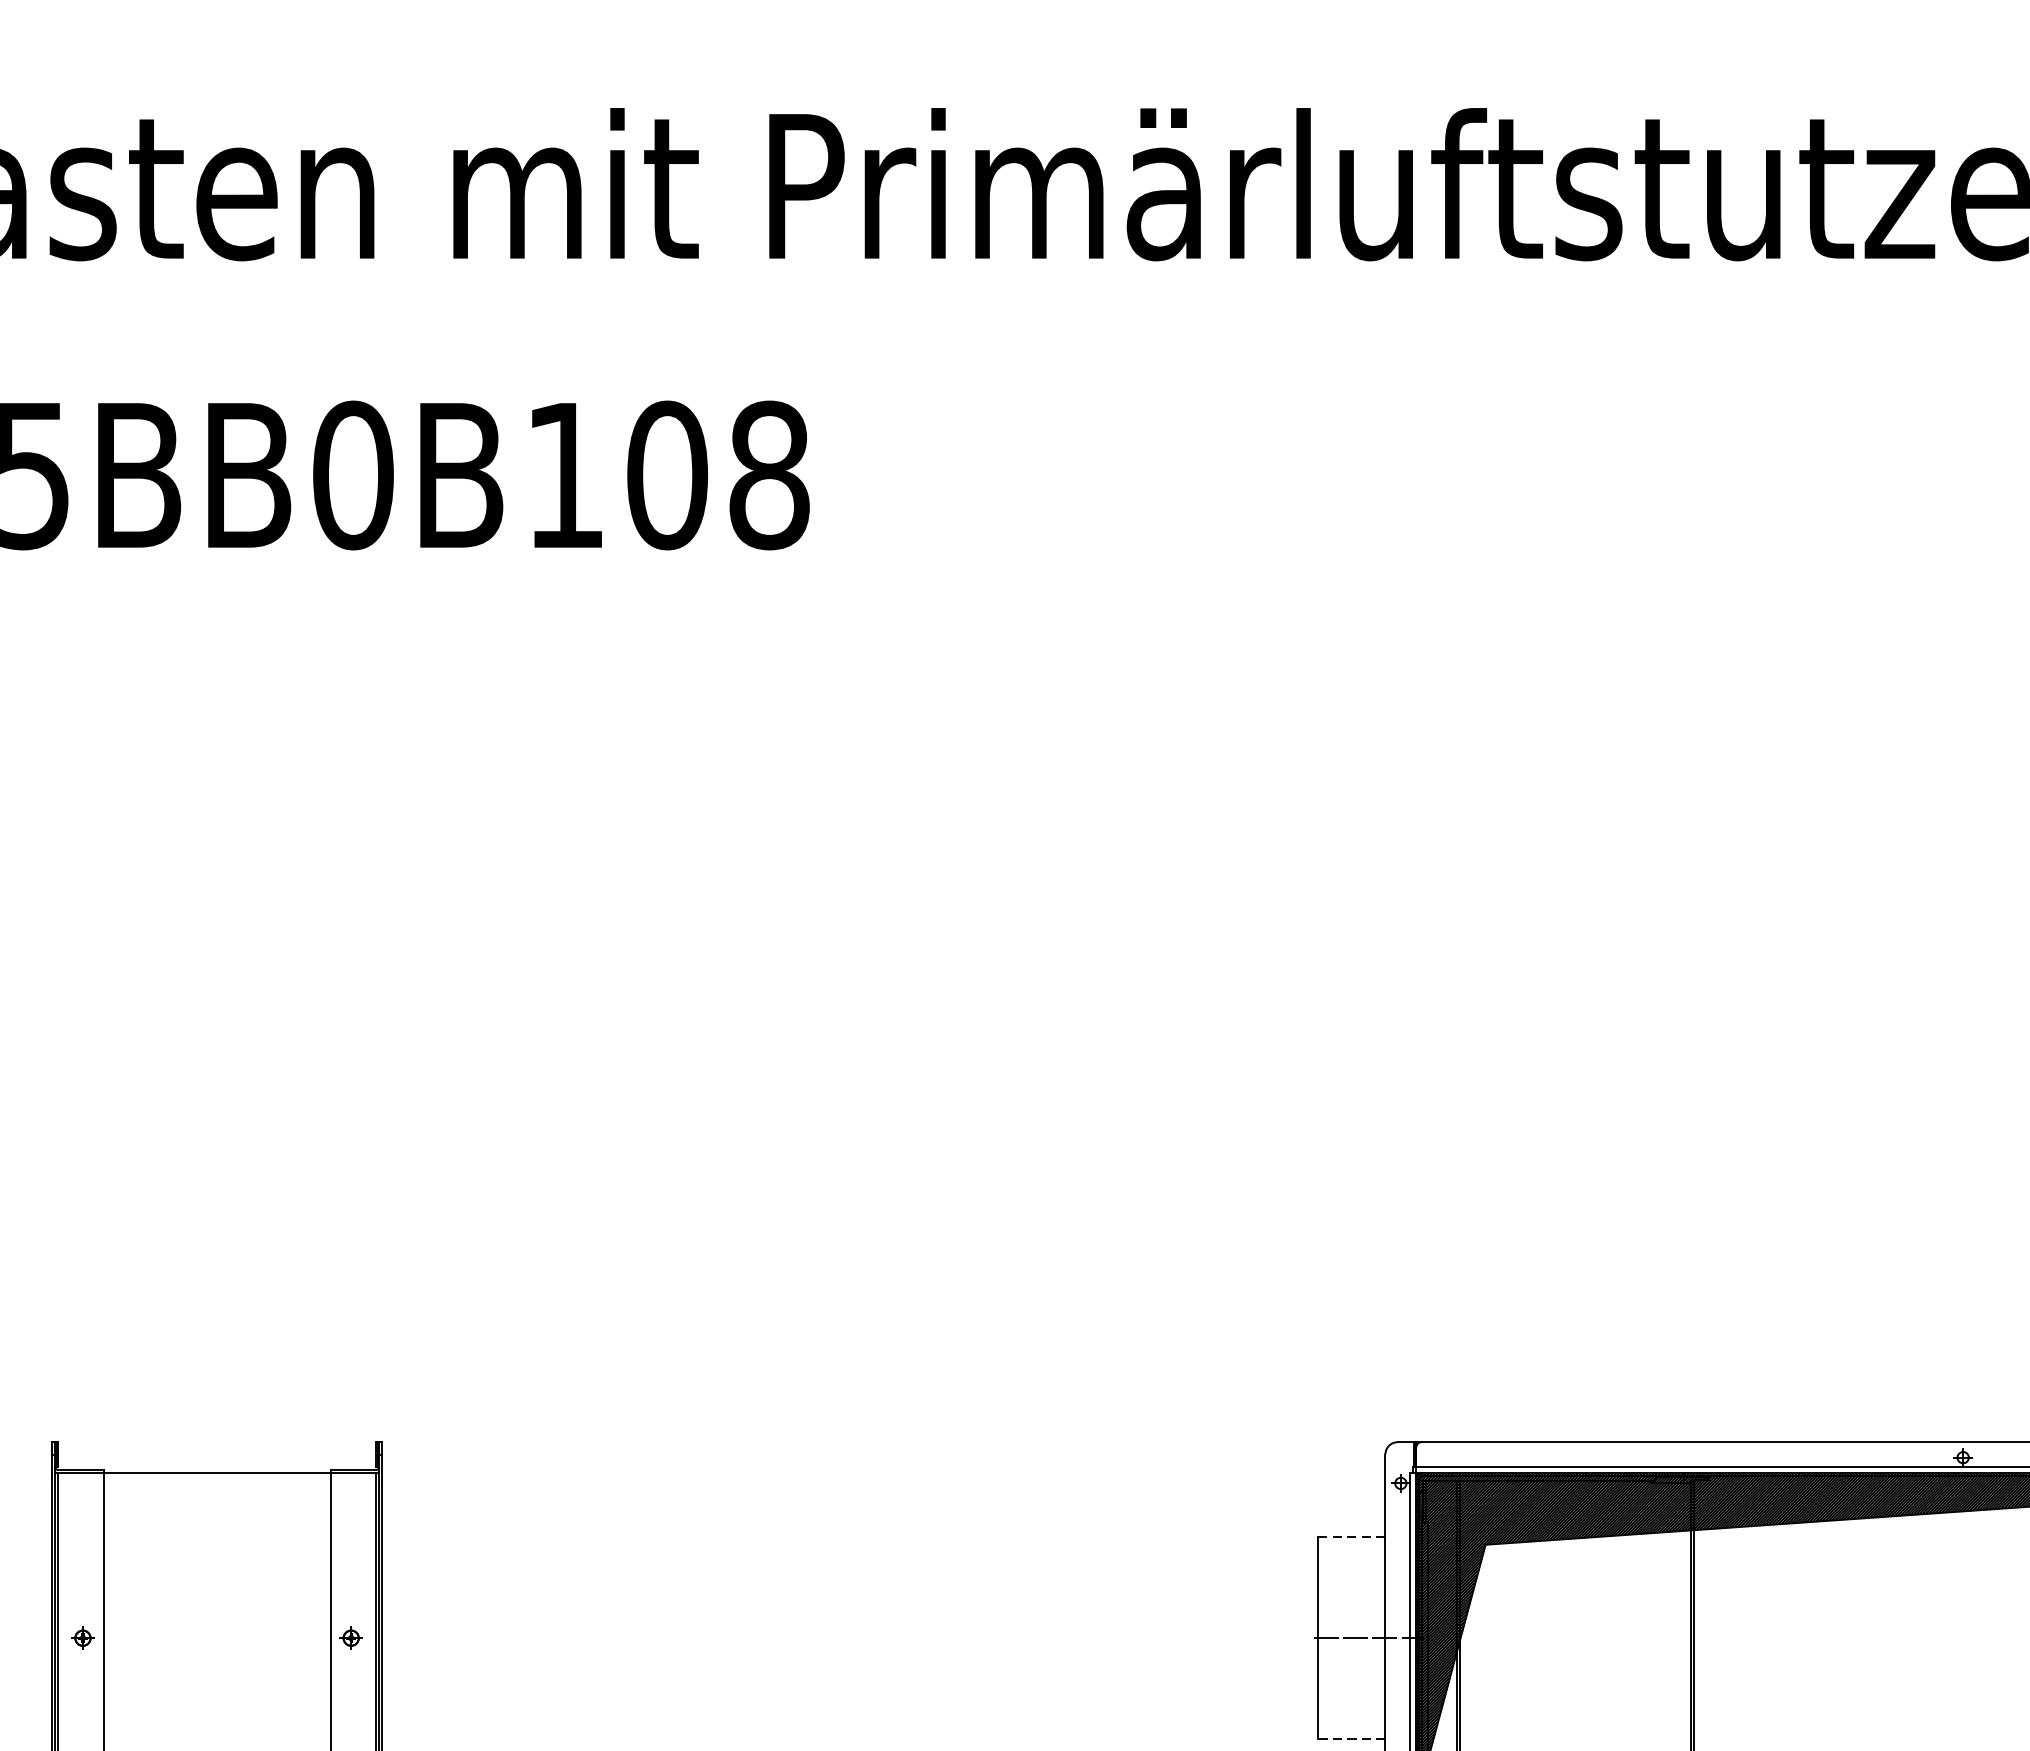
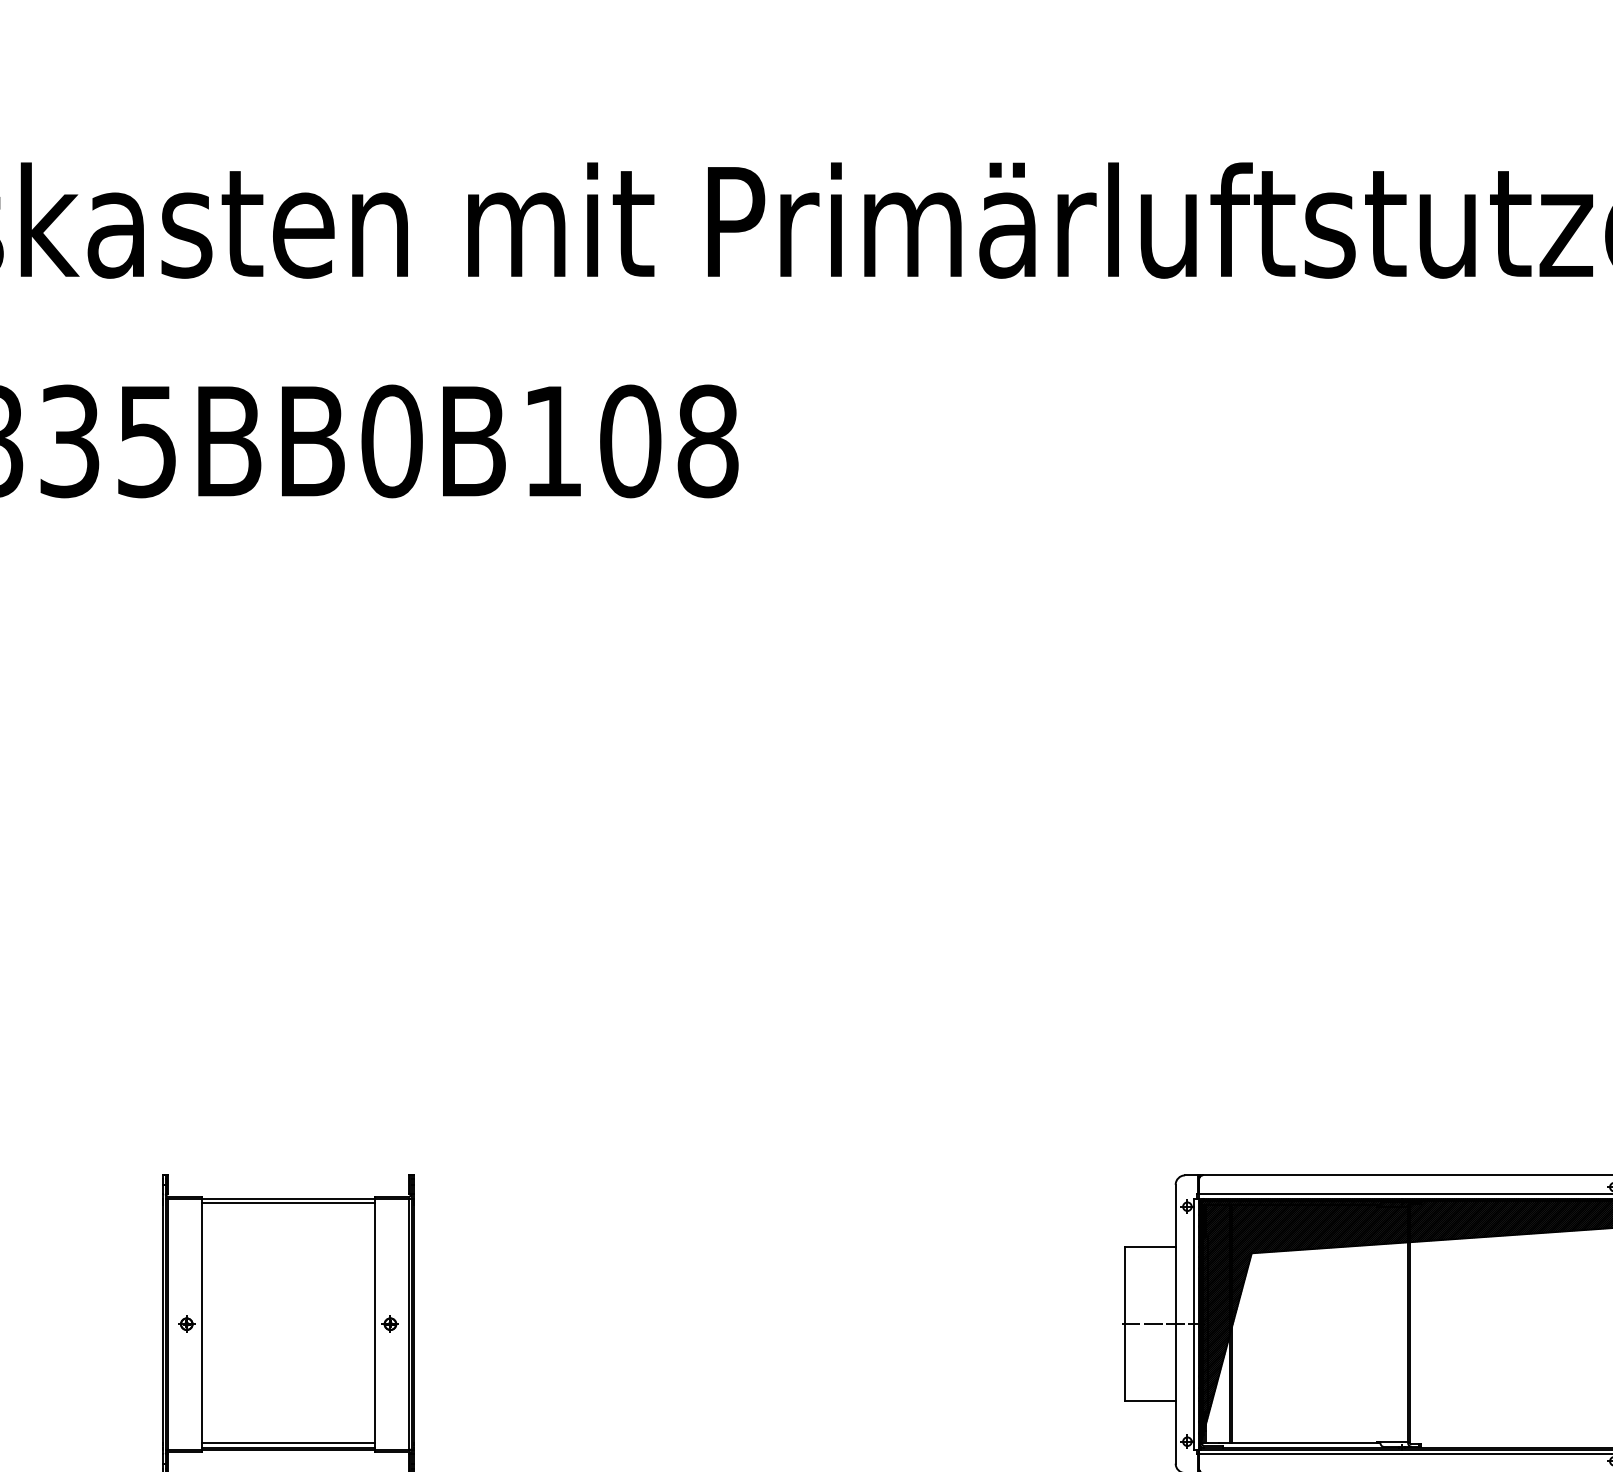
line: (216, 1479) -> (288, 1203), added
line: (1350, 1537) -> (1149, 1247), dashed -> solid
line: (1352, 1739) -> (1150, 1401), dashed -> solid

